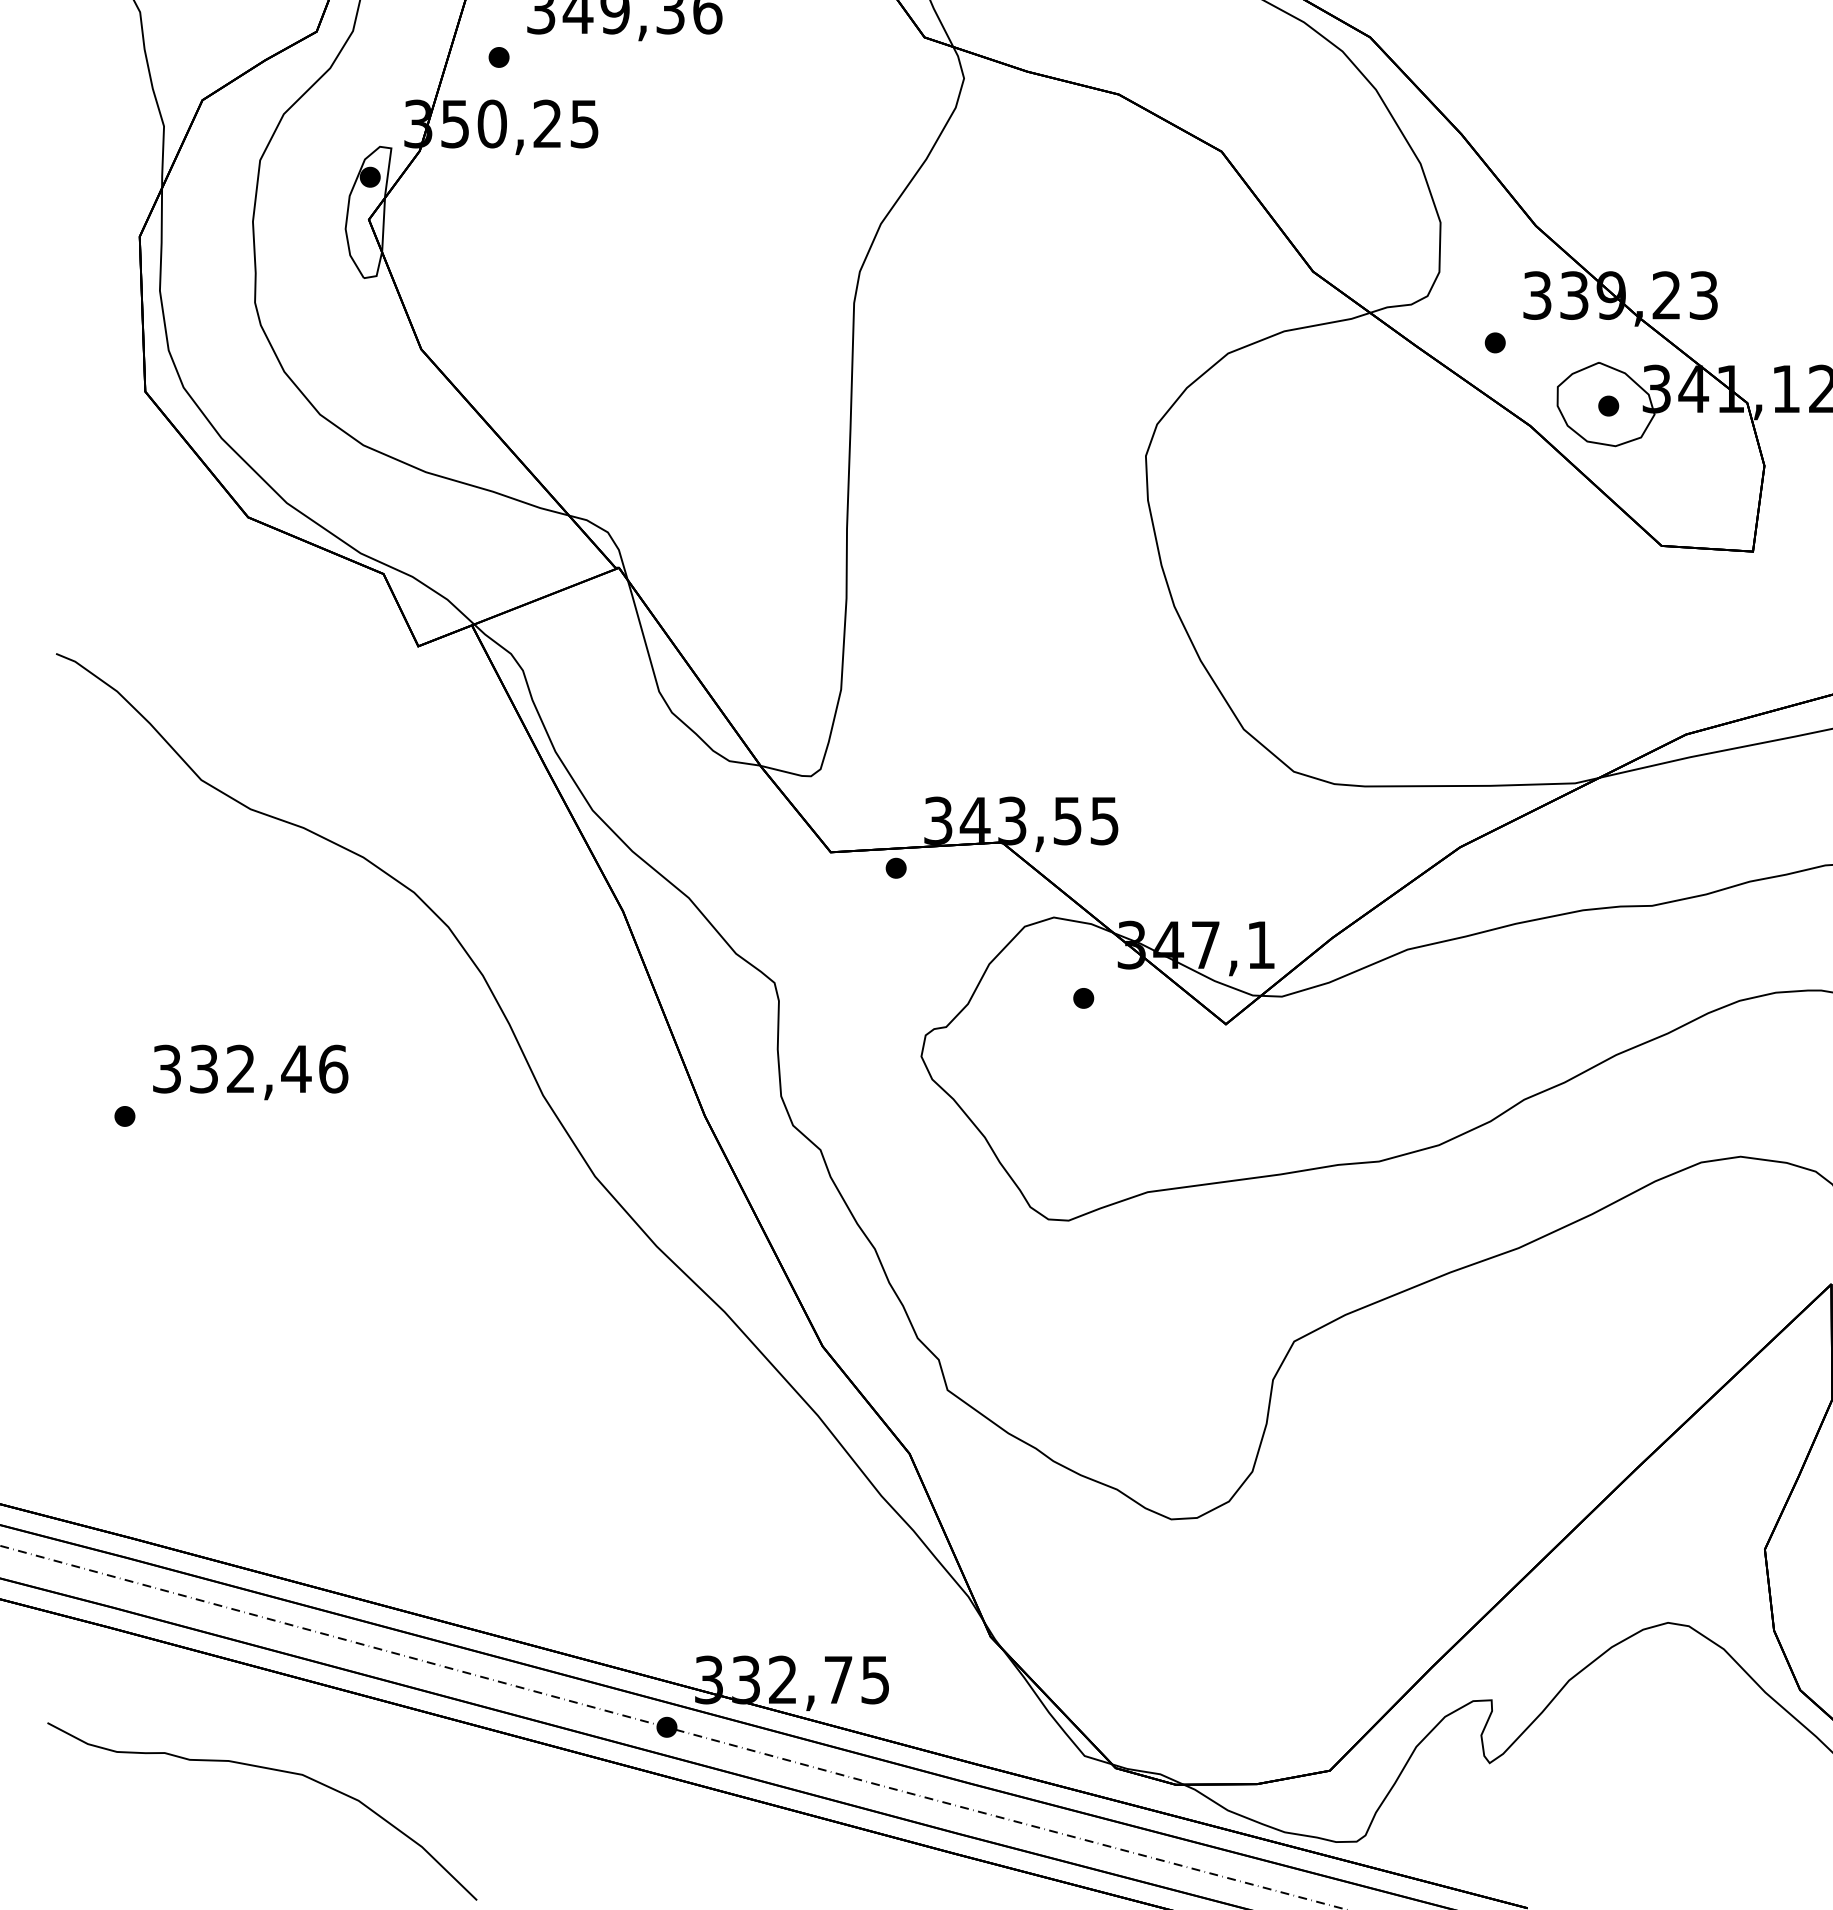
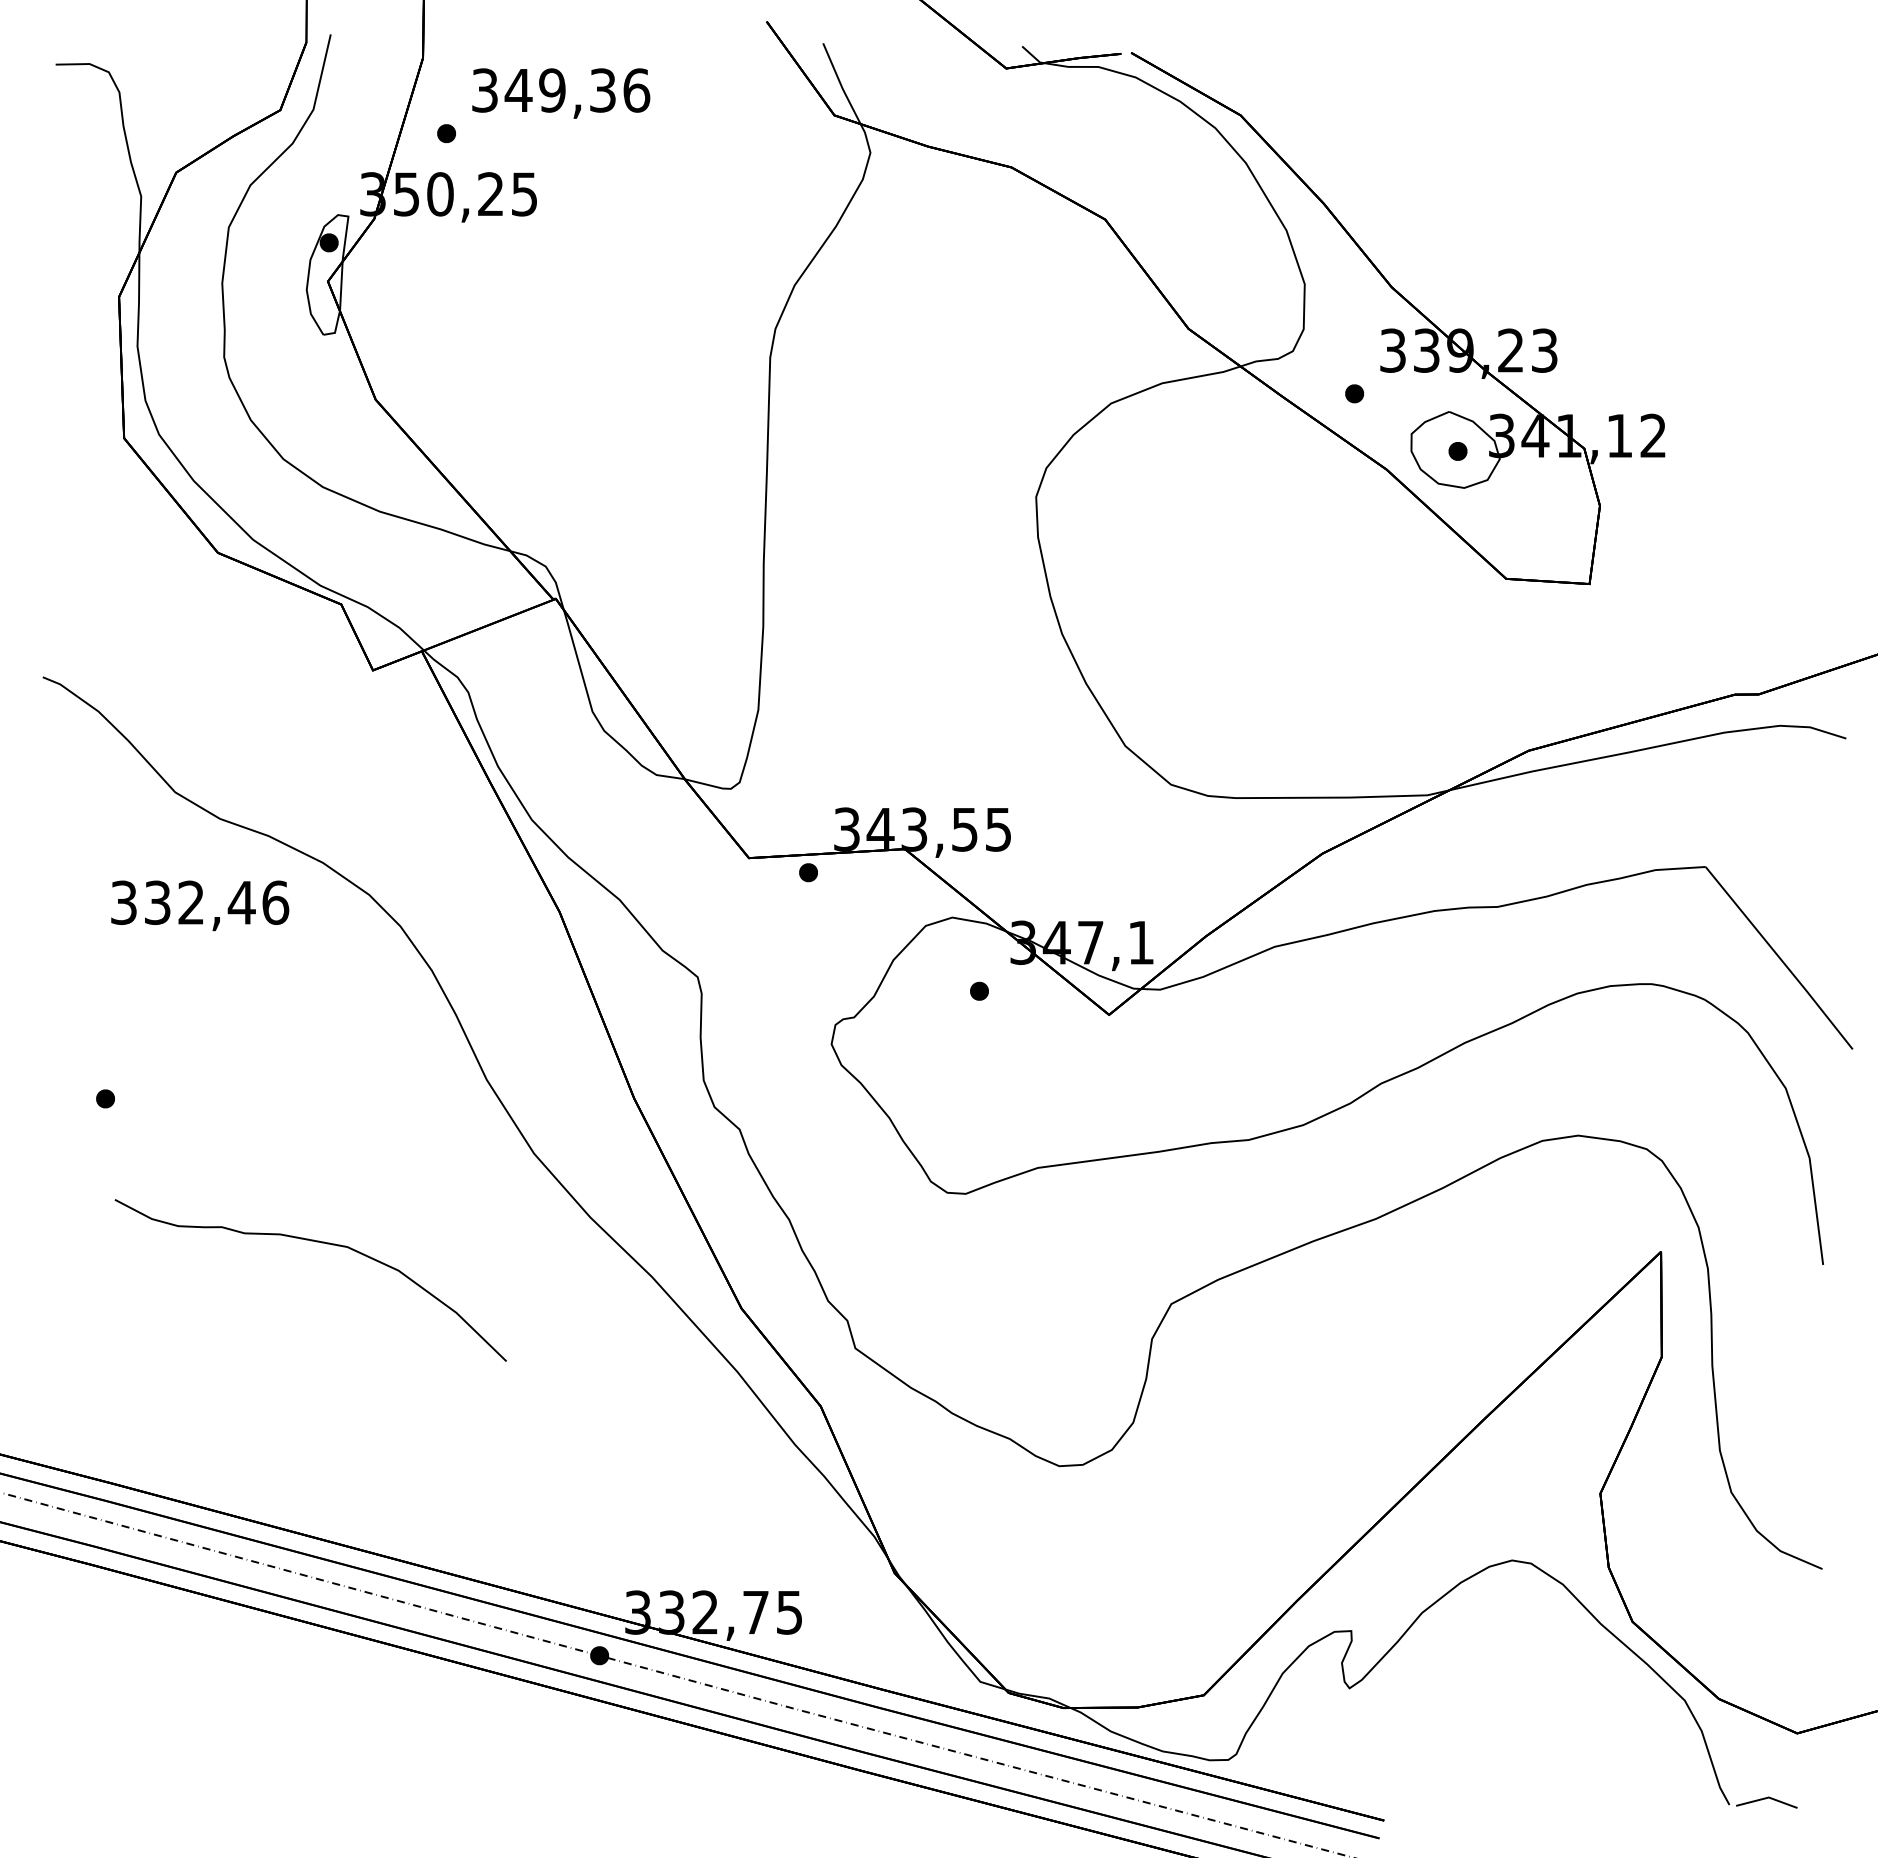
text: (251, 1072) -> (200, 905), moved
curve: (268, 1769) -> (316, 1242), moved

